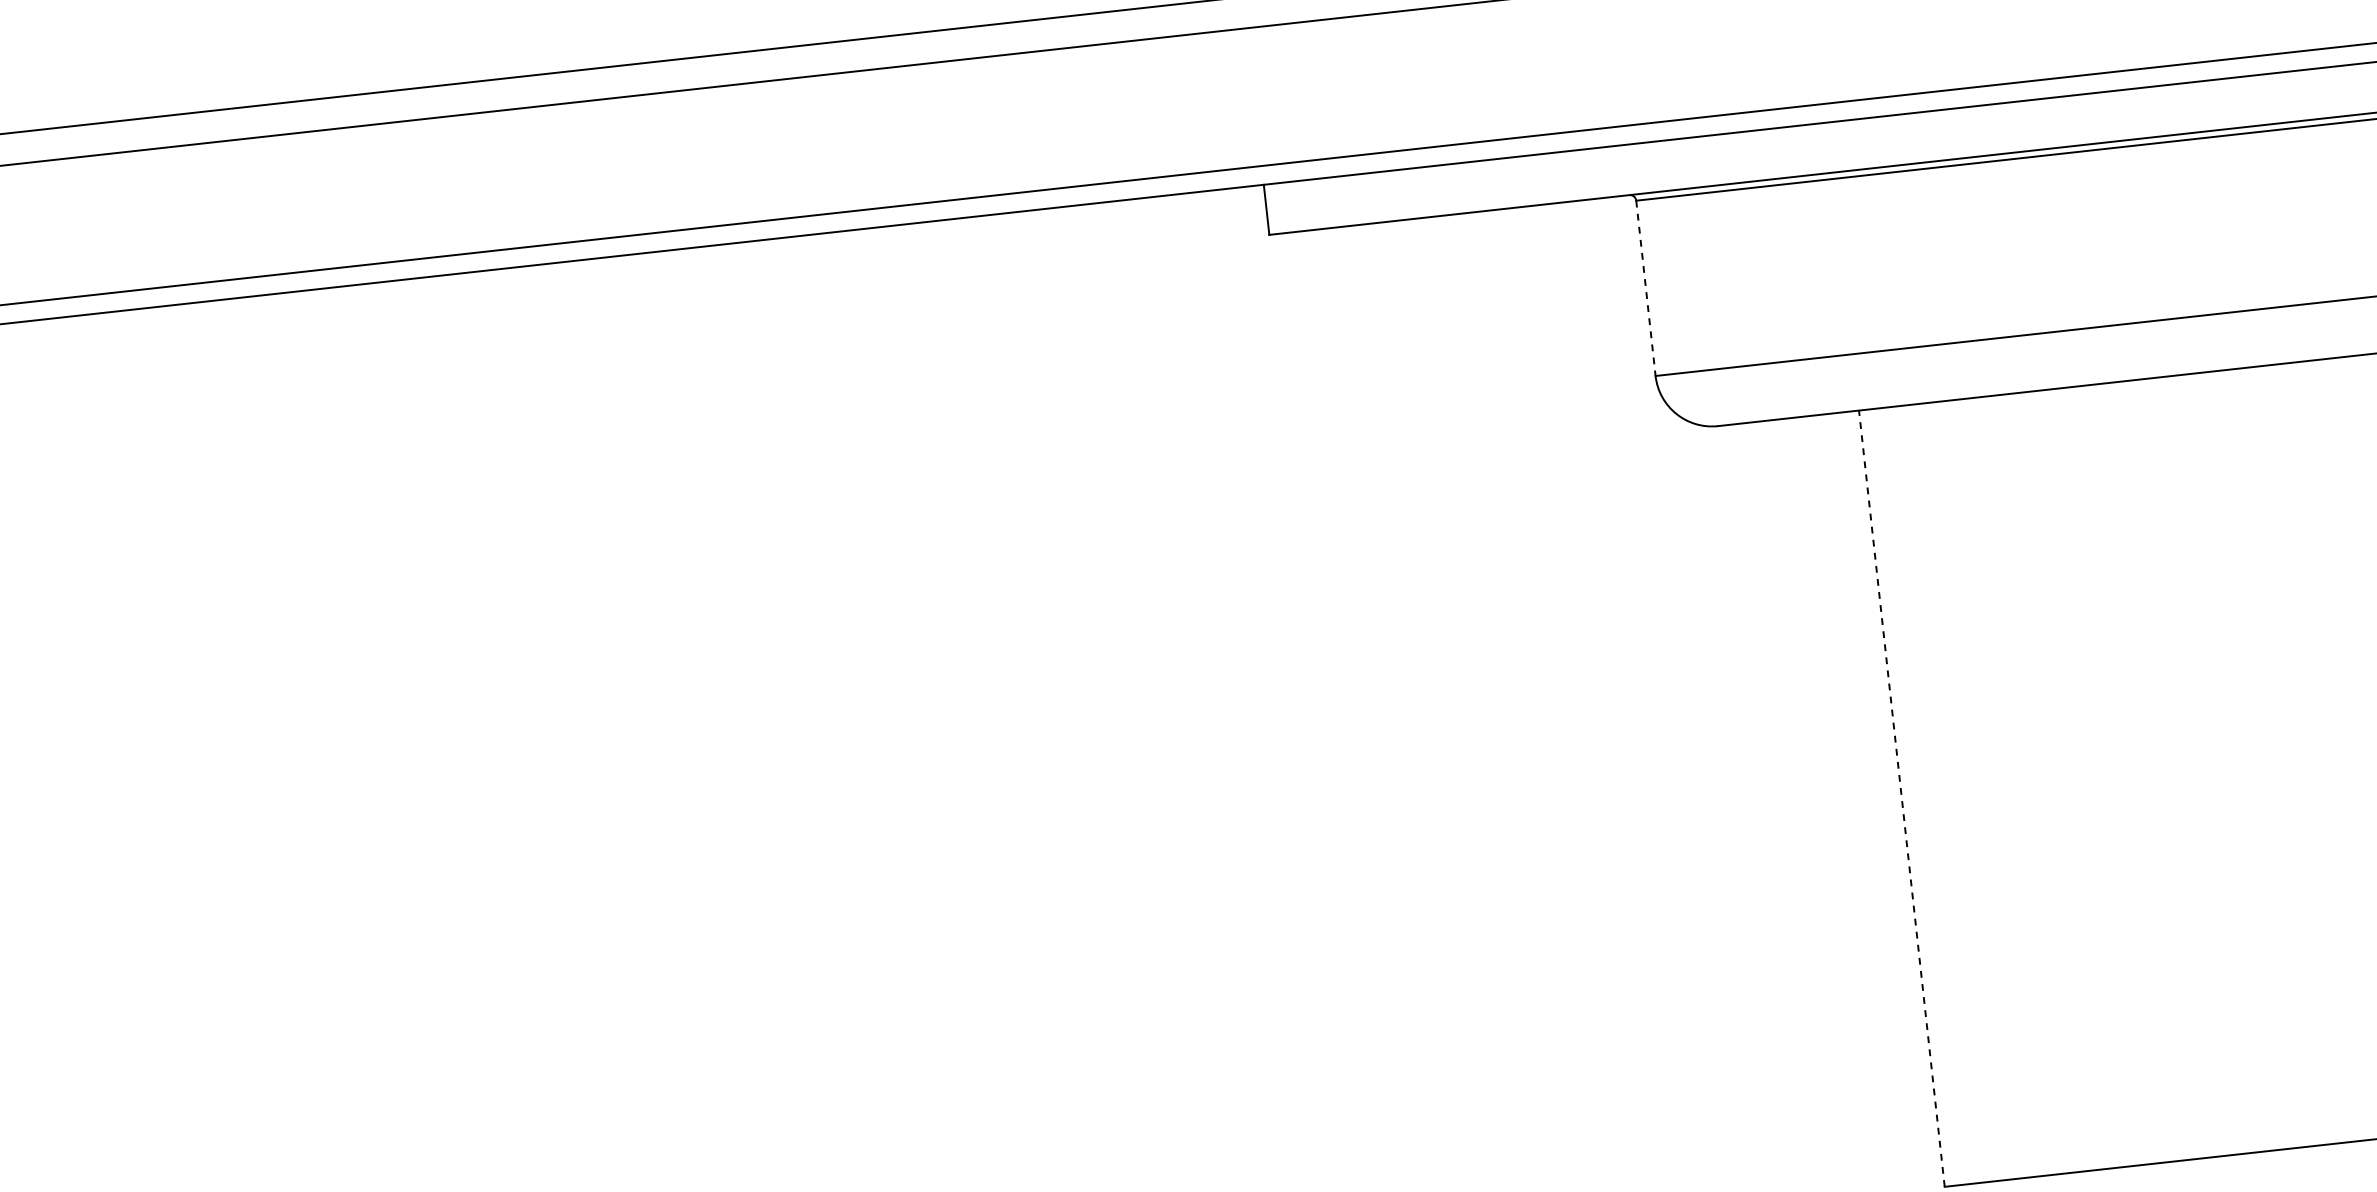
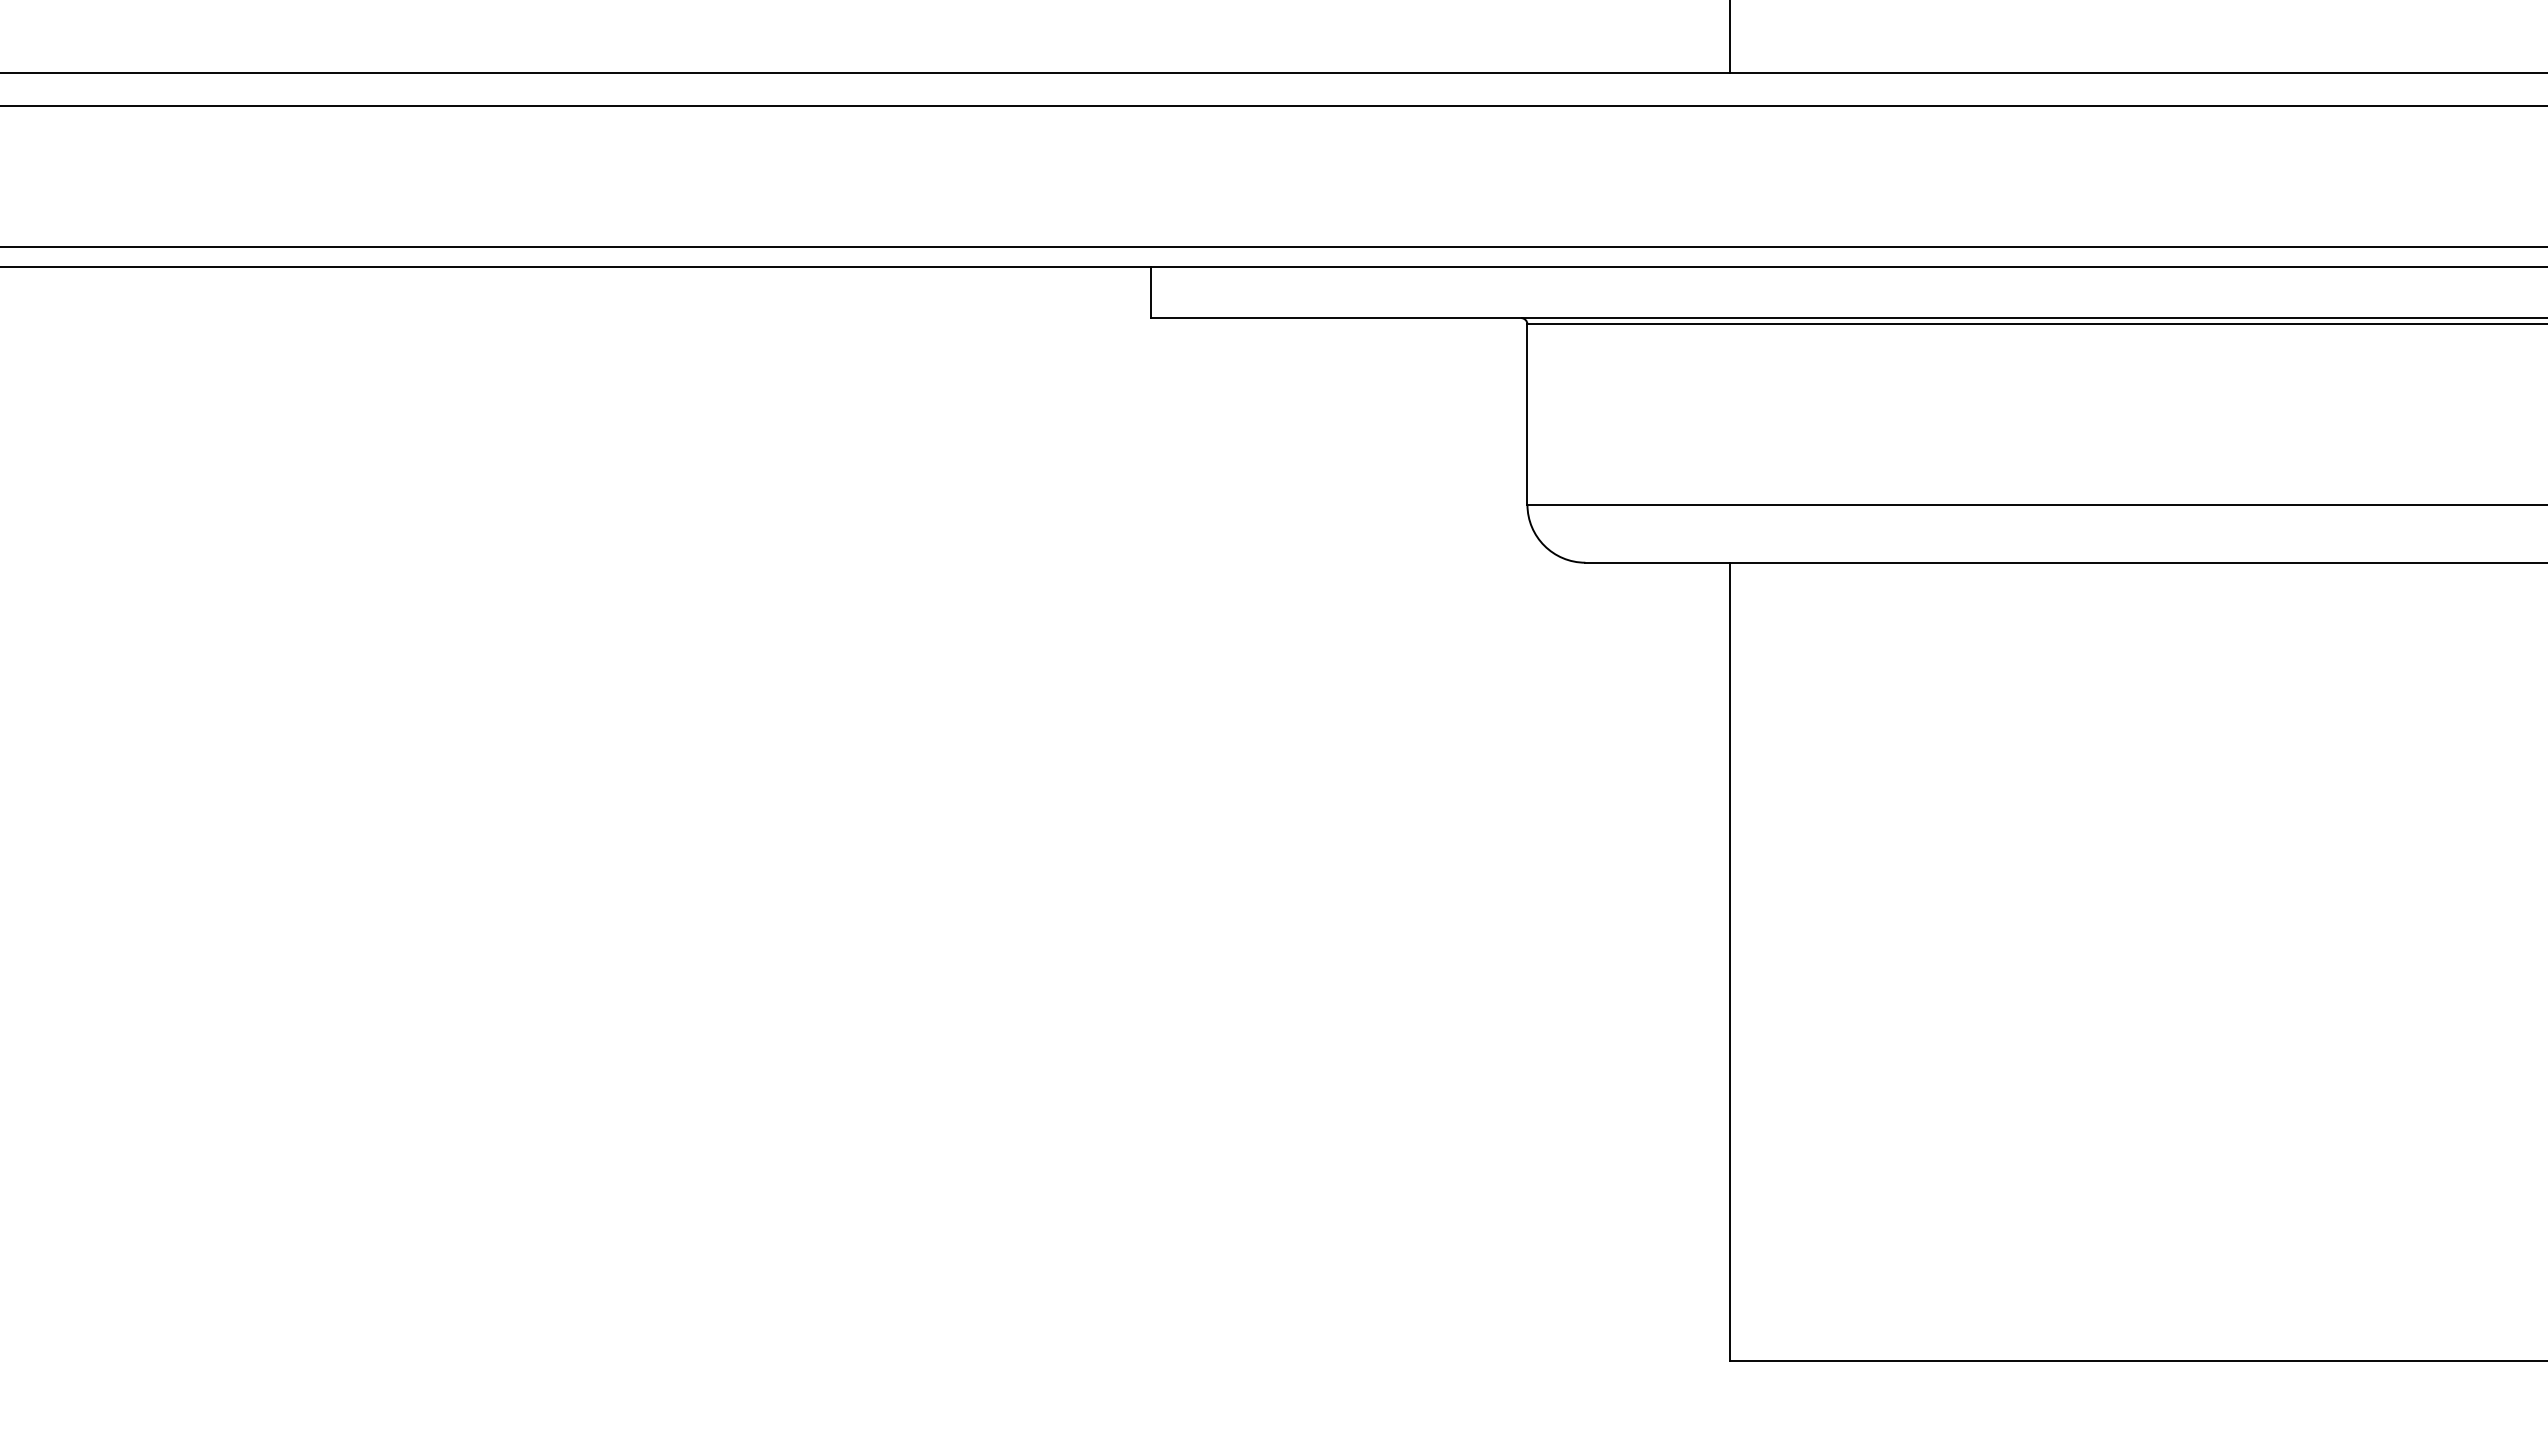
line: (1646, 289) -> (1527, 415), dashed -> solid
line: (1902, 798) -> (1730, 961), dashed -> solid

